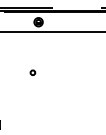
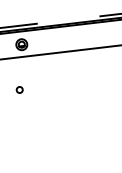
circle: (32, 72) -> (19, 89), moved

